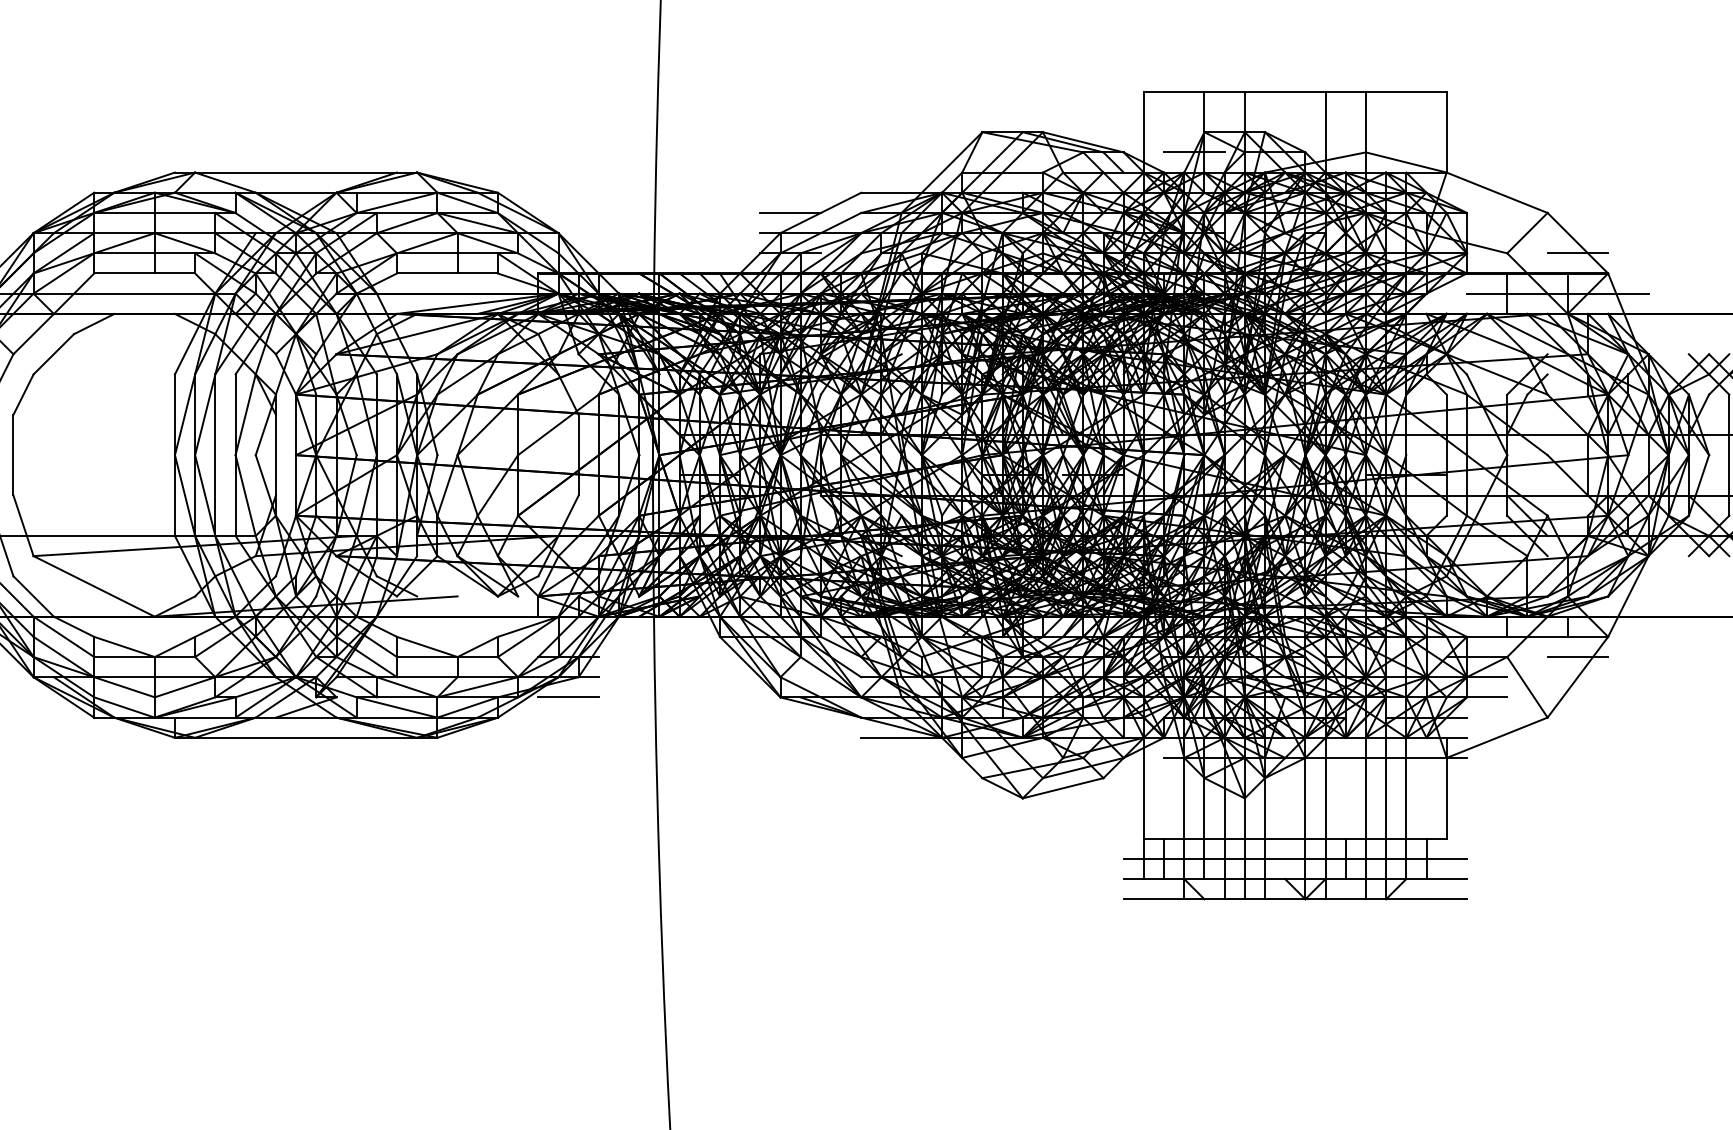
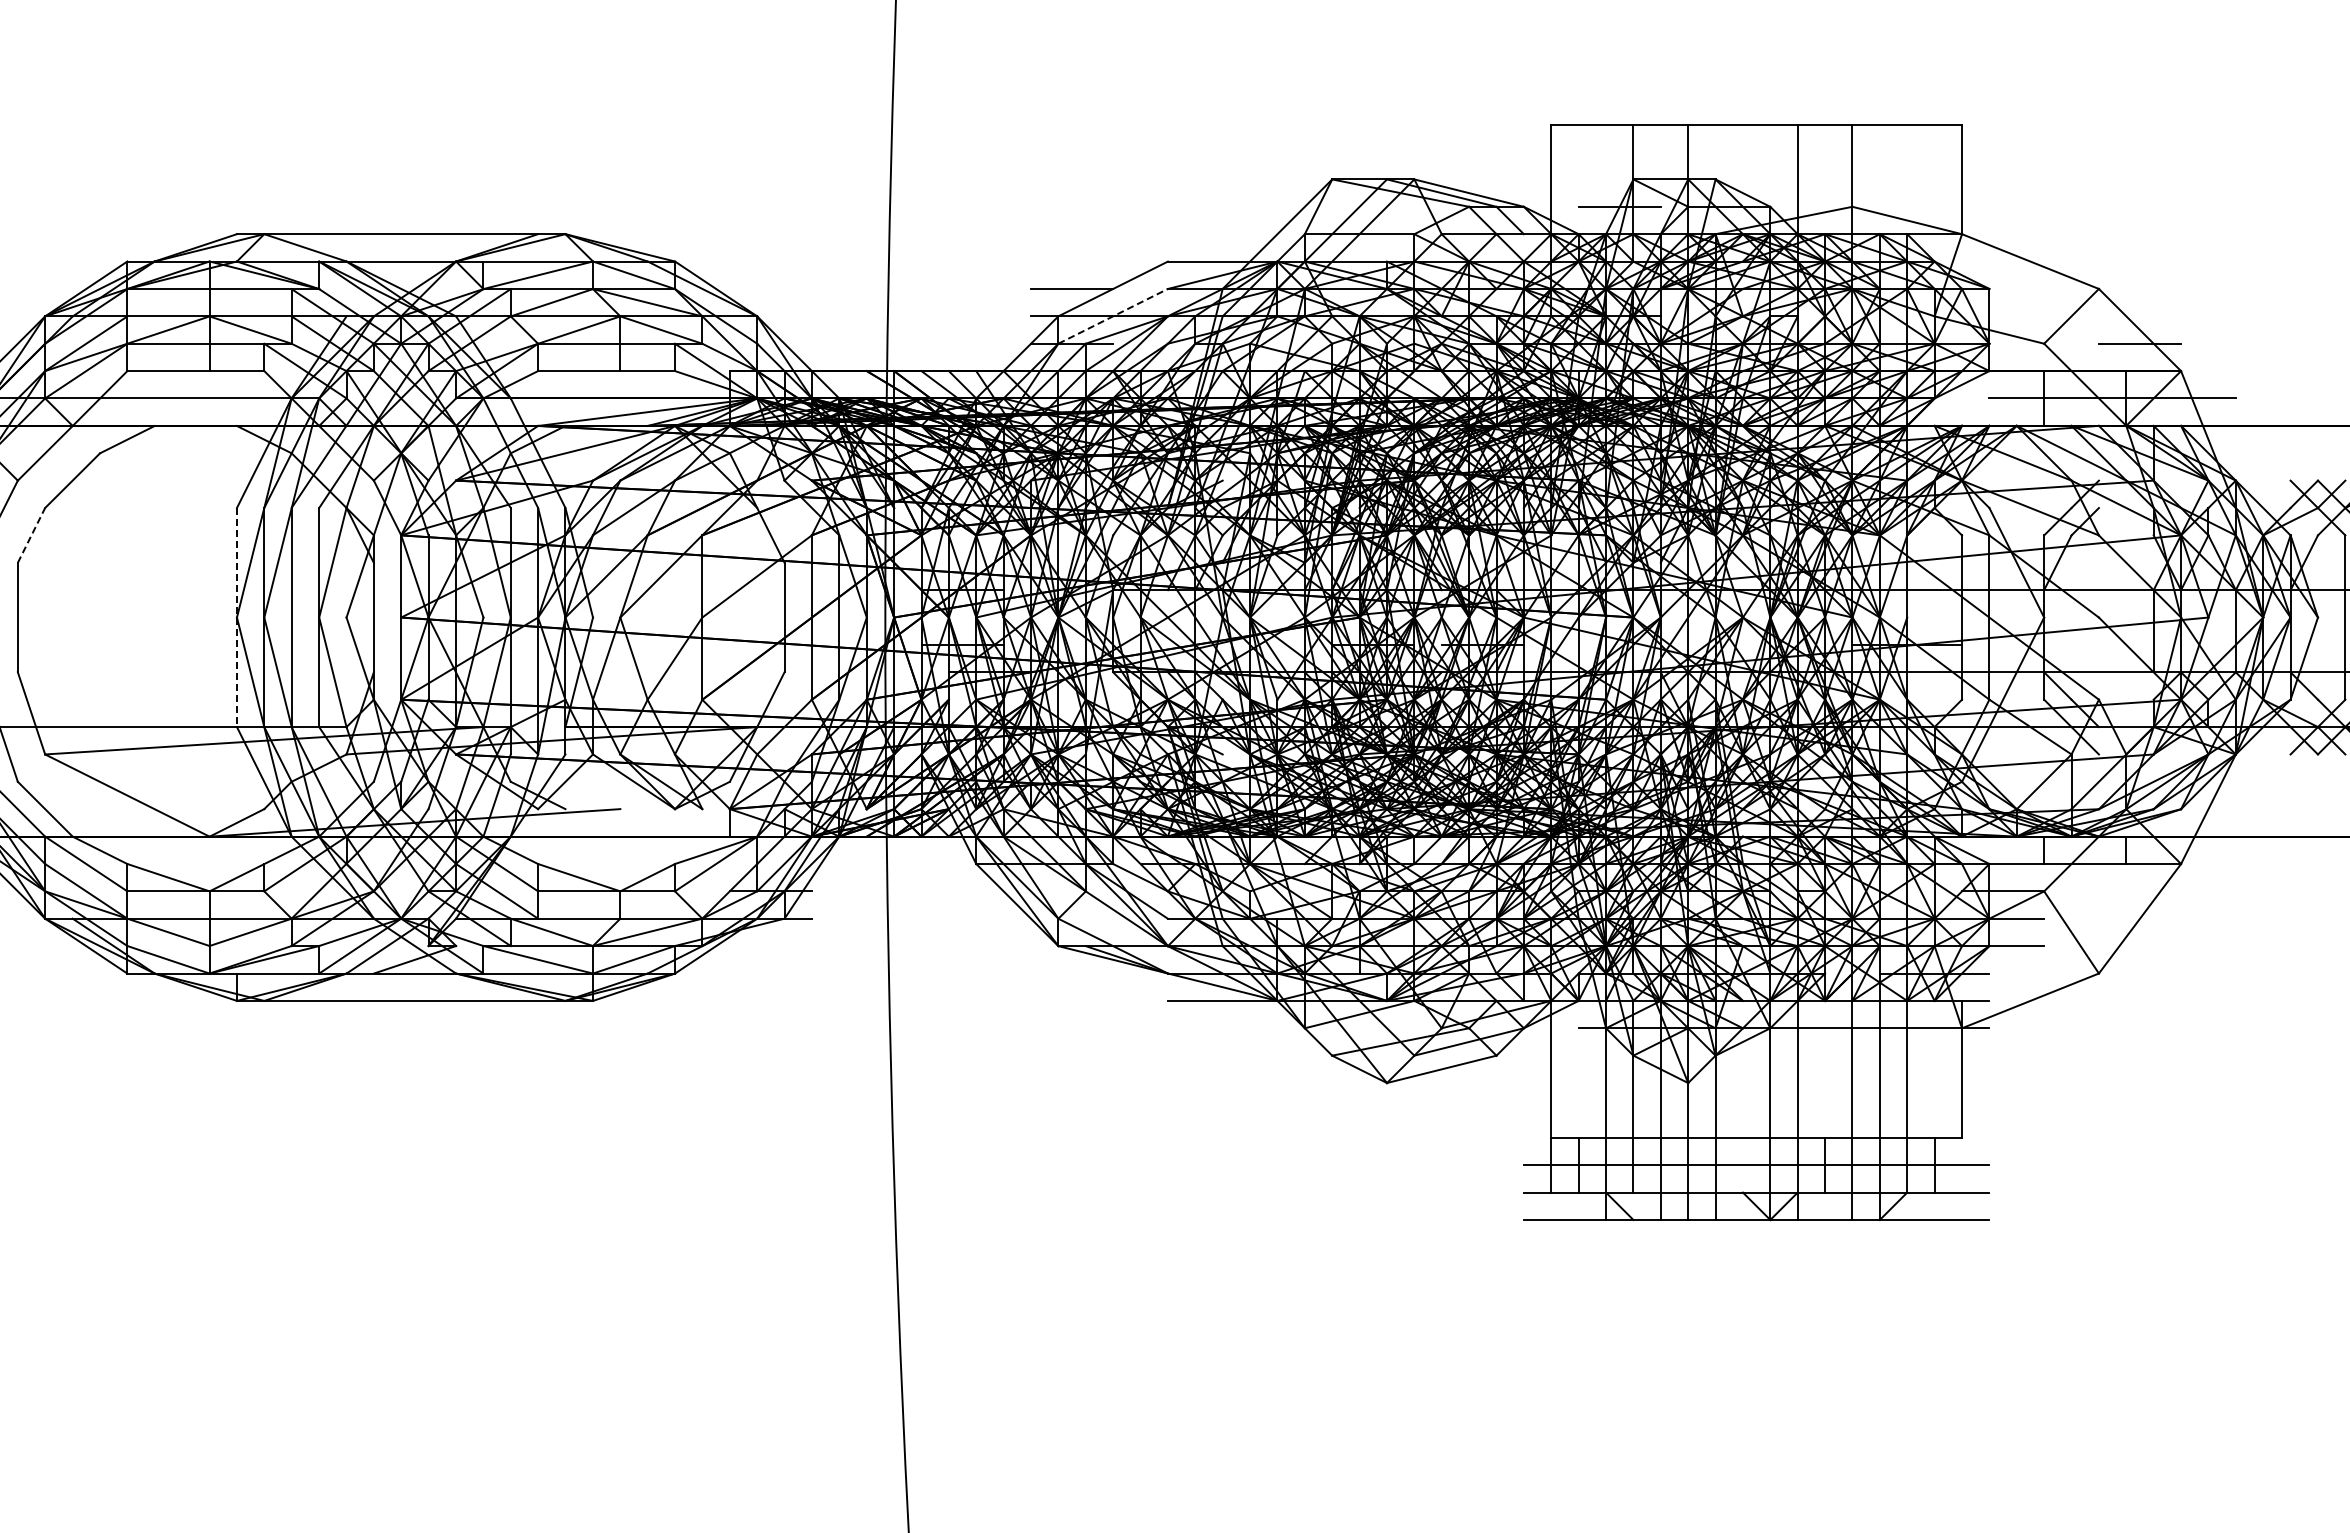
line: (821, 233) -> (1113, 316), solid -> dashed
line: (23, 394) -> (31, 535), solid -> dashed
line: (174, 455) -> (236, 617), solid -> dashed
line: (1577, 657) -> (2139, 891), removed
line: (568, 697) -> (770, 946), removed

